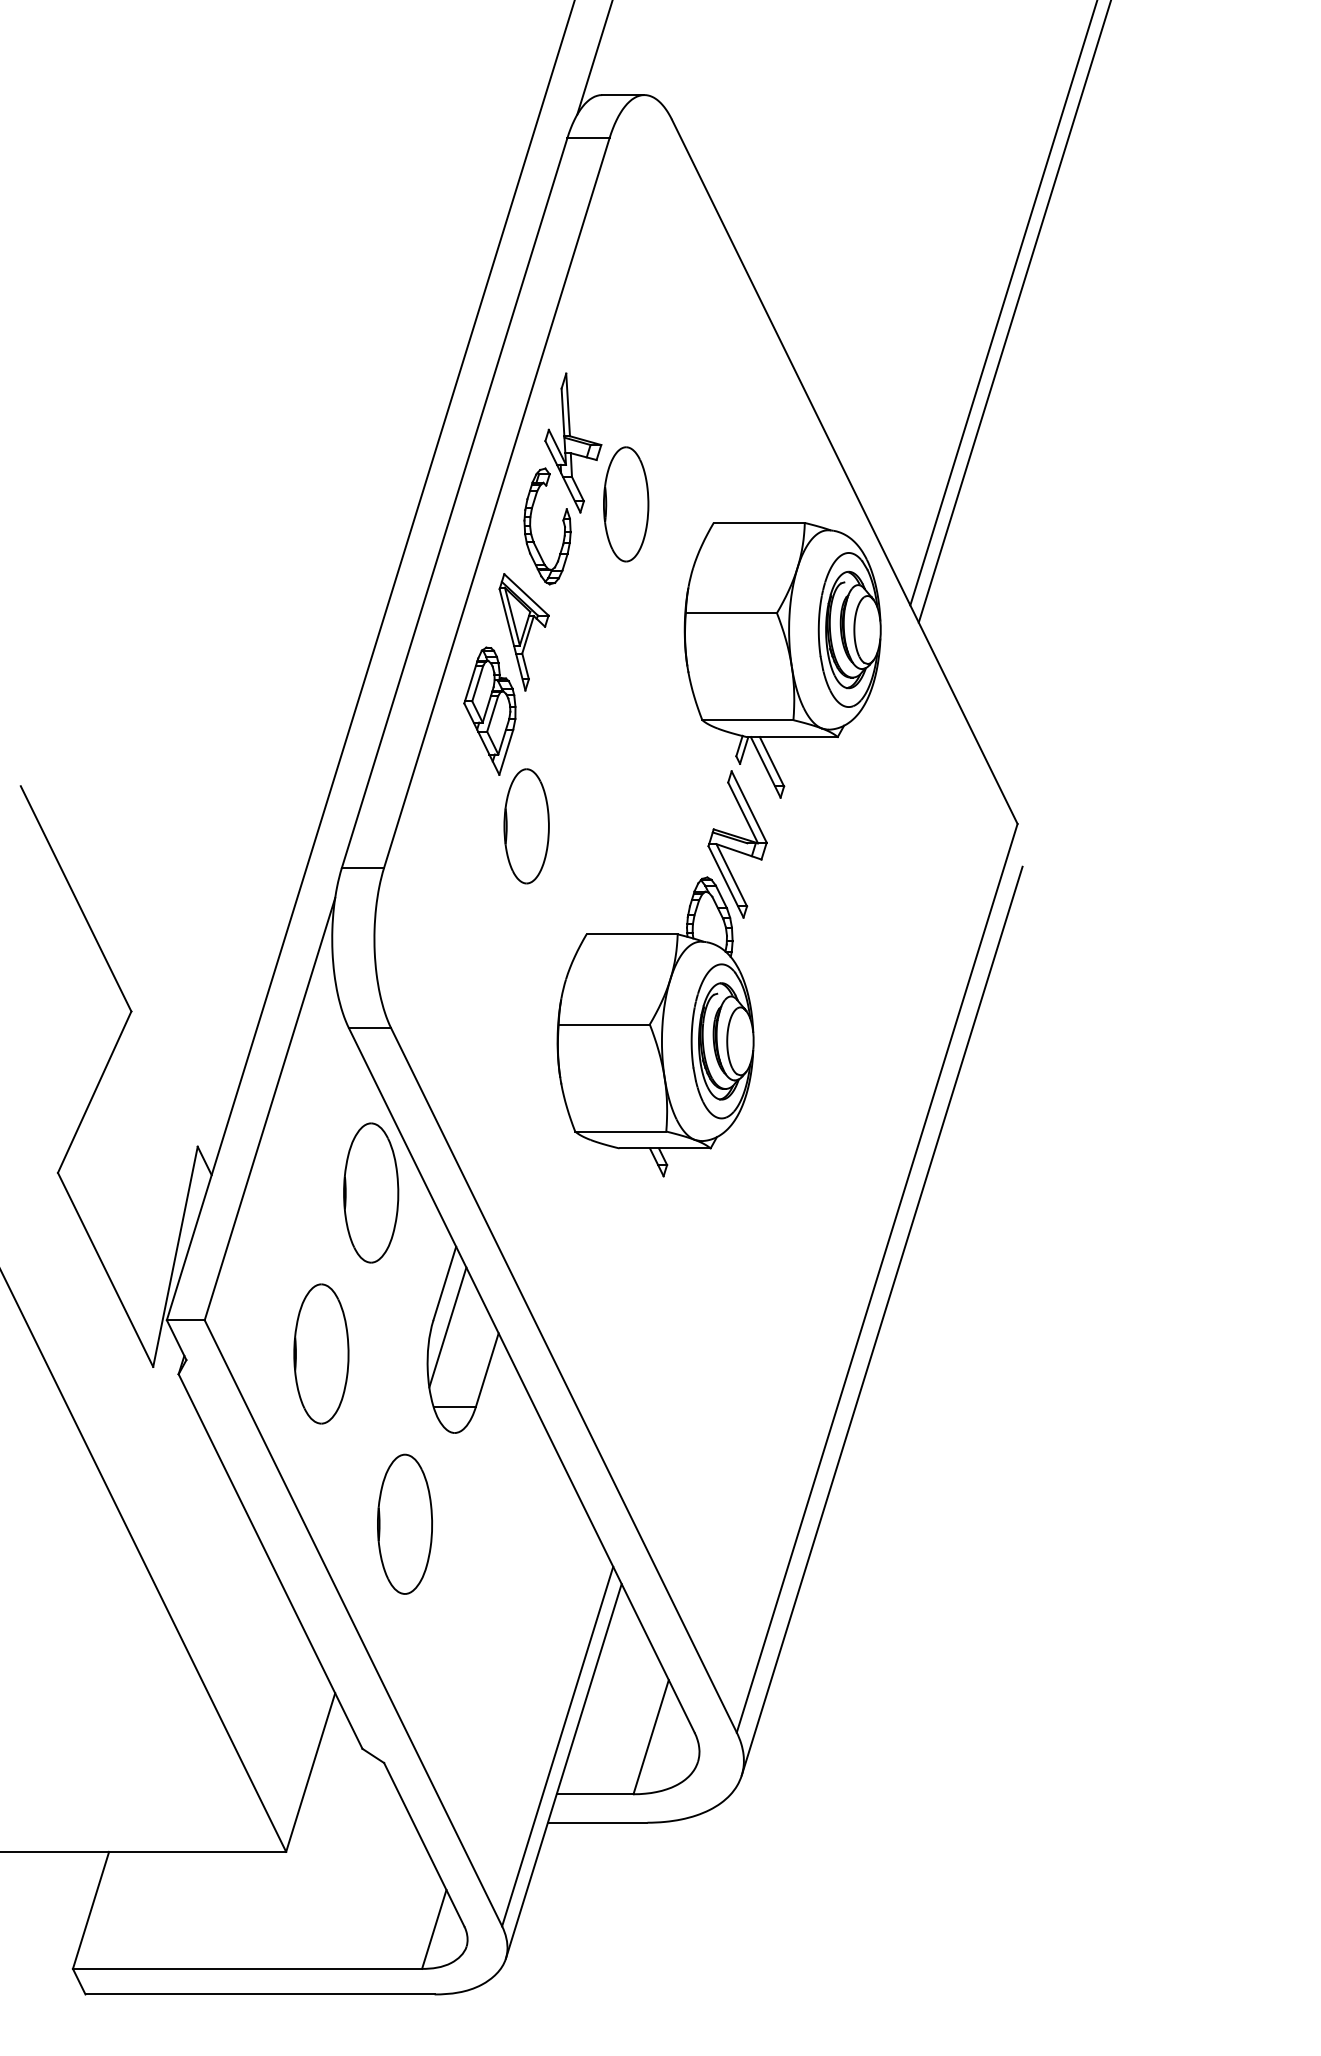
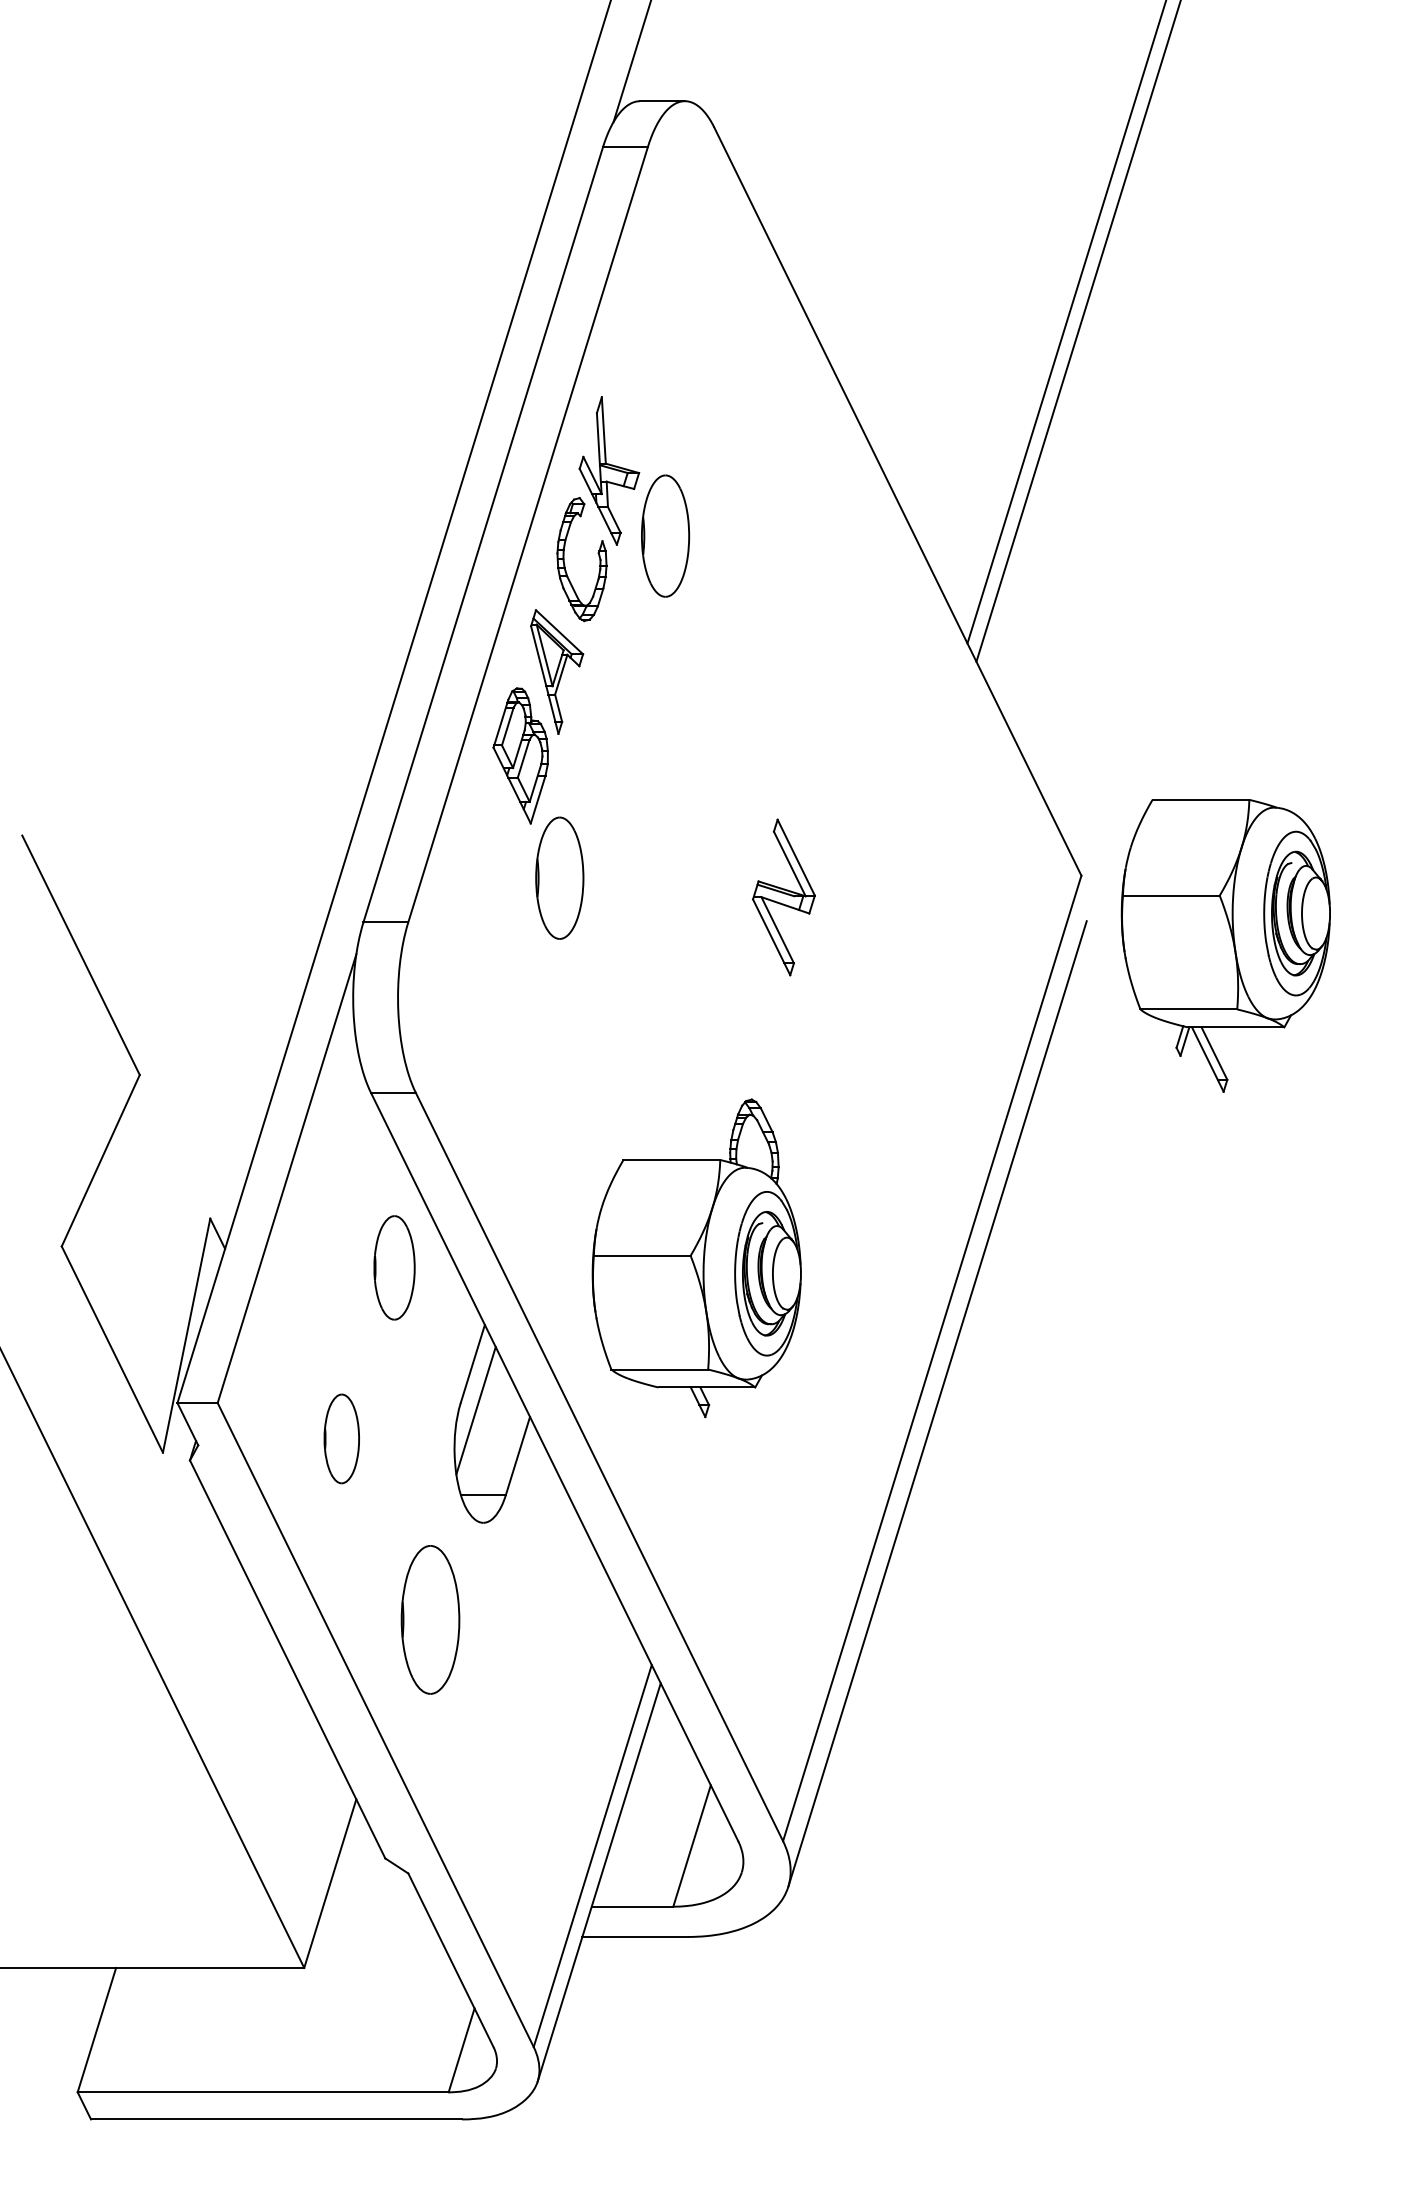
part: (782, 660) -> (1225, 945), moved
part: (655, 1027) -> (696, 1258), moved
part: (371, 1192) -> (394, 1267), size x0.7
part: (321, 1353) -> (341, 1438), size x0.6

